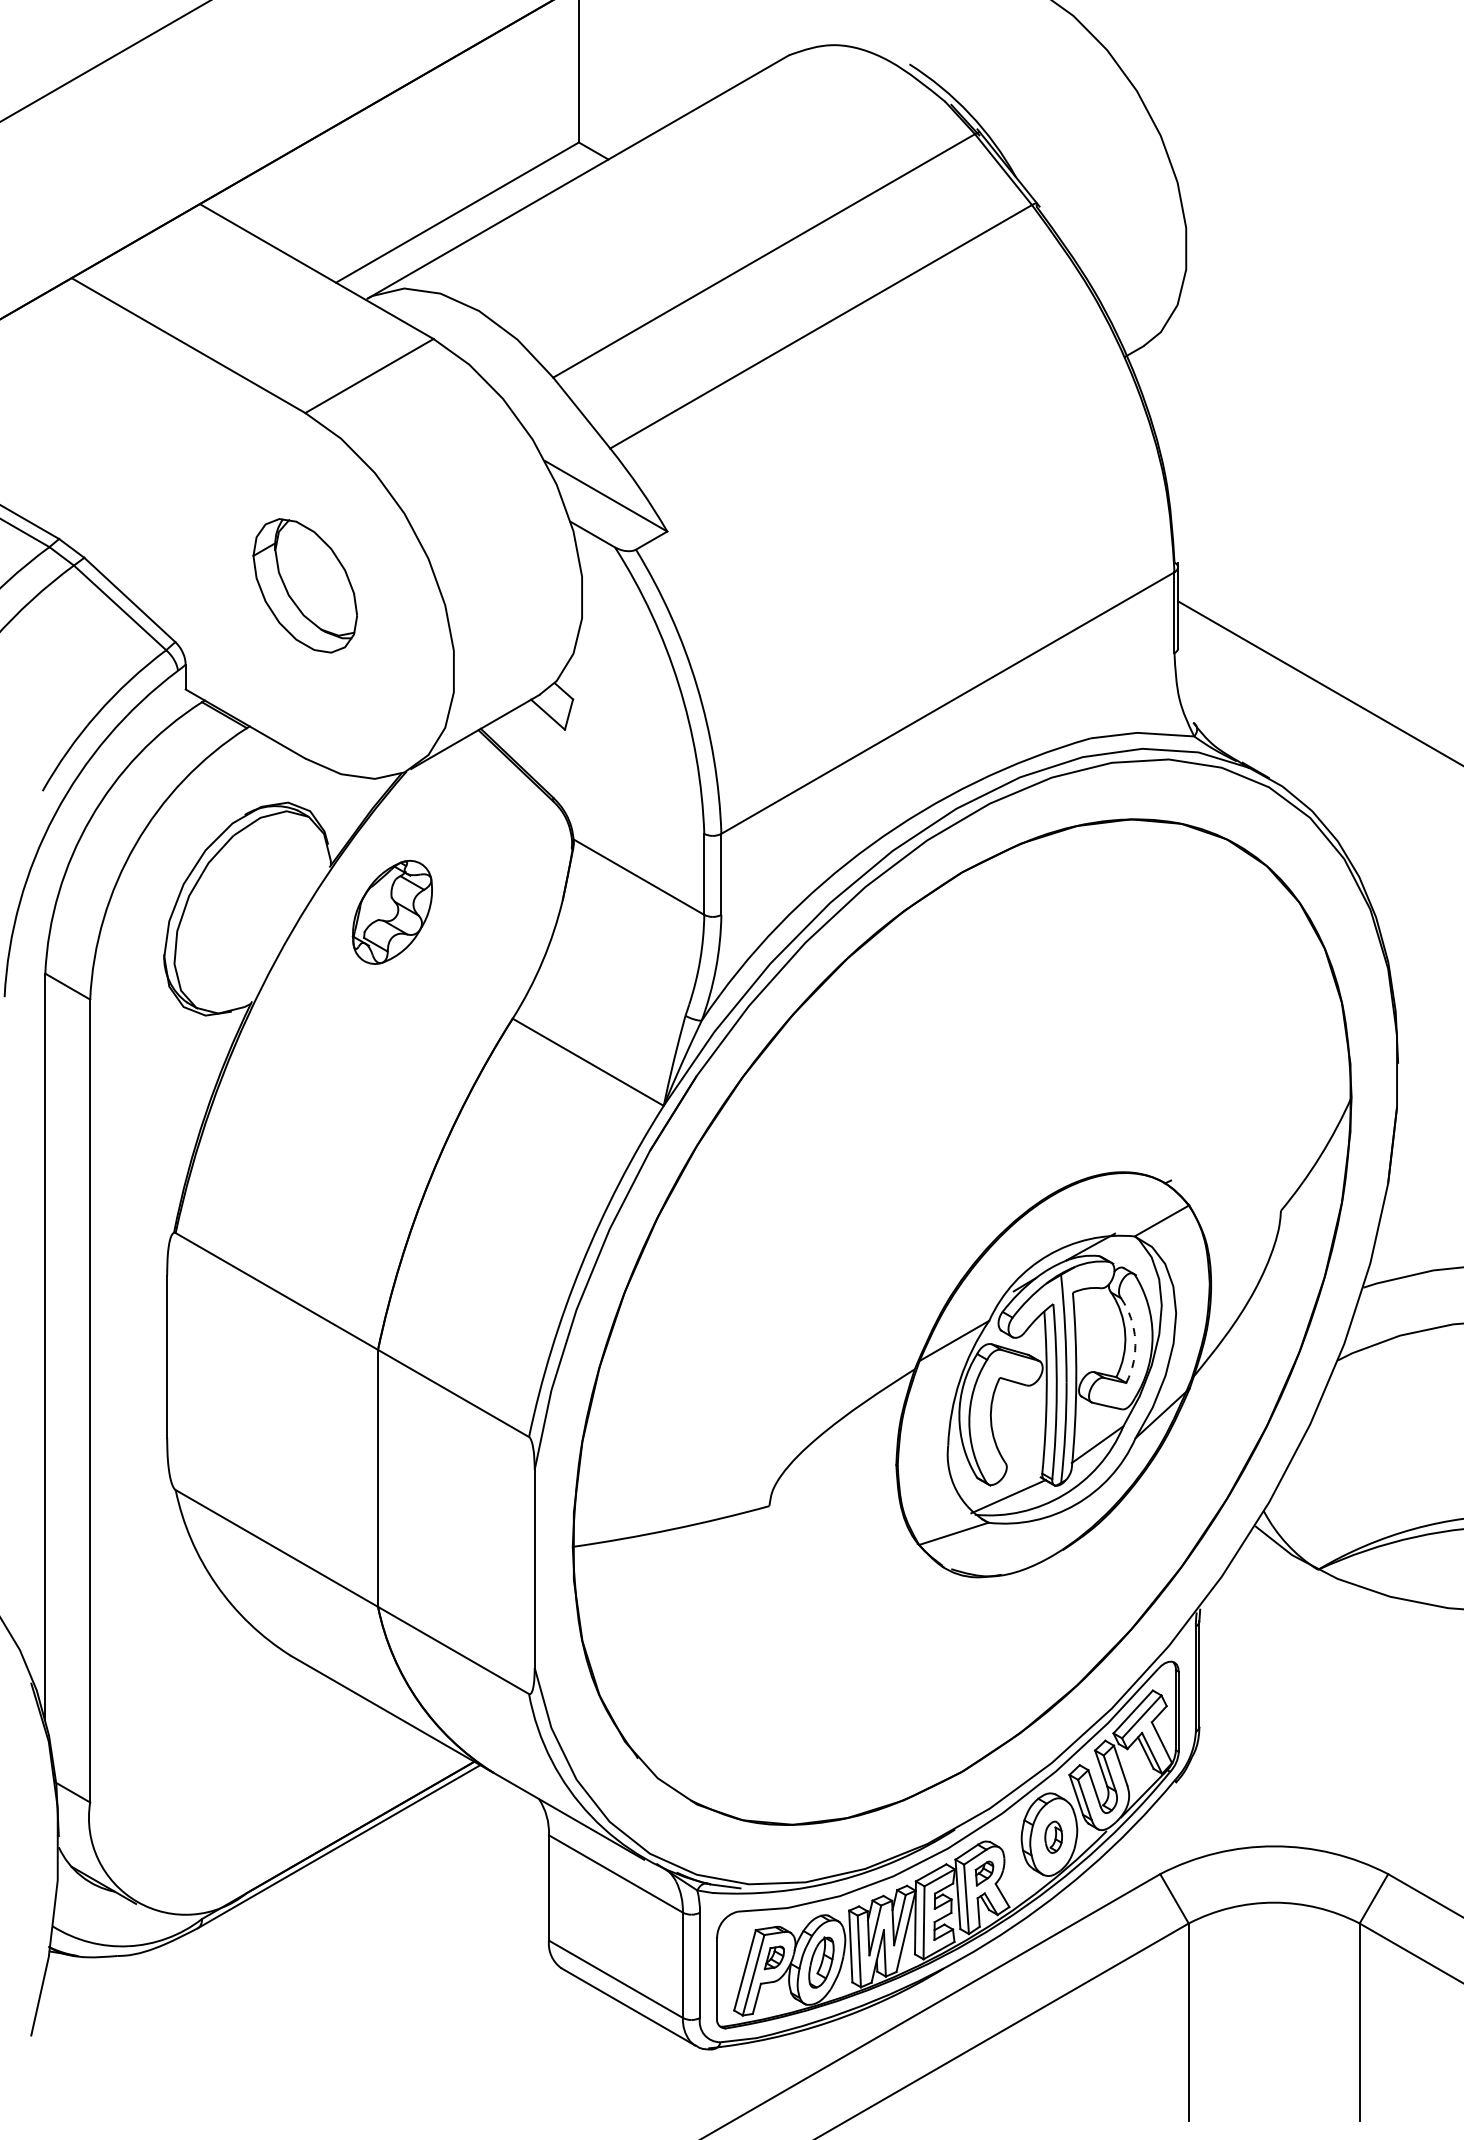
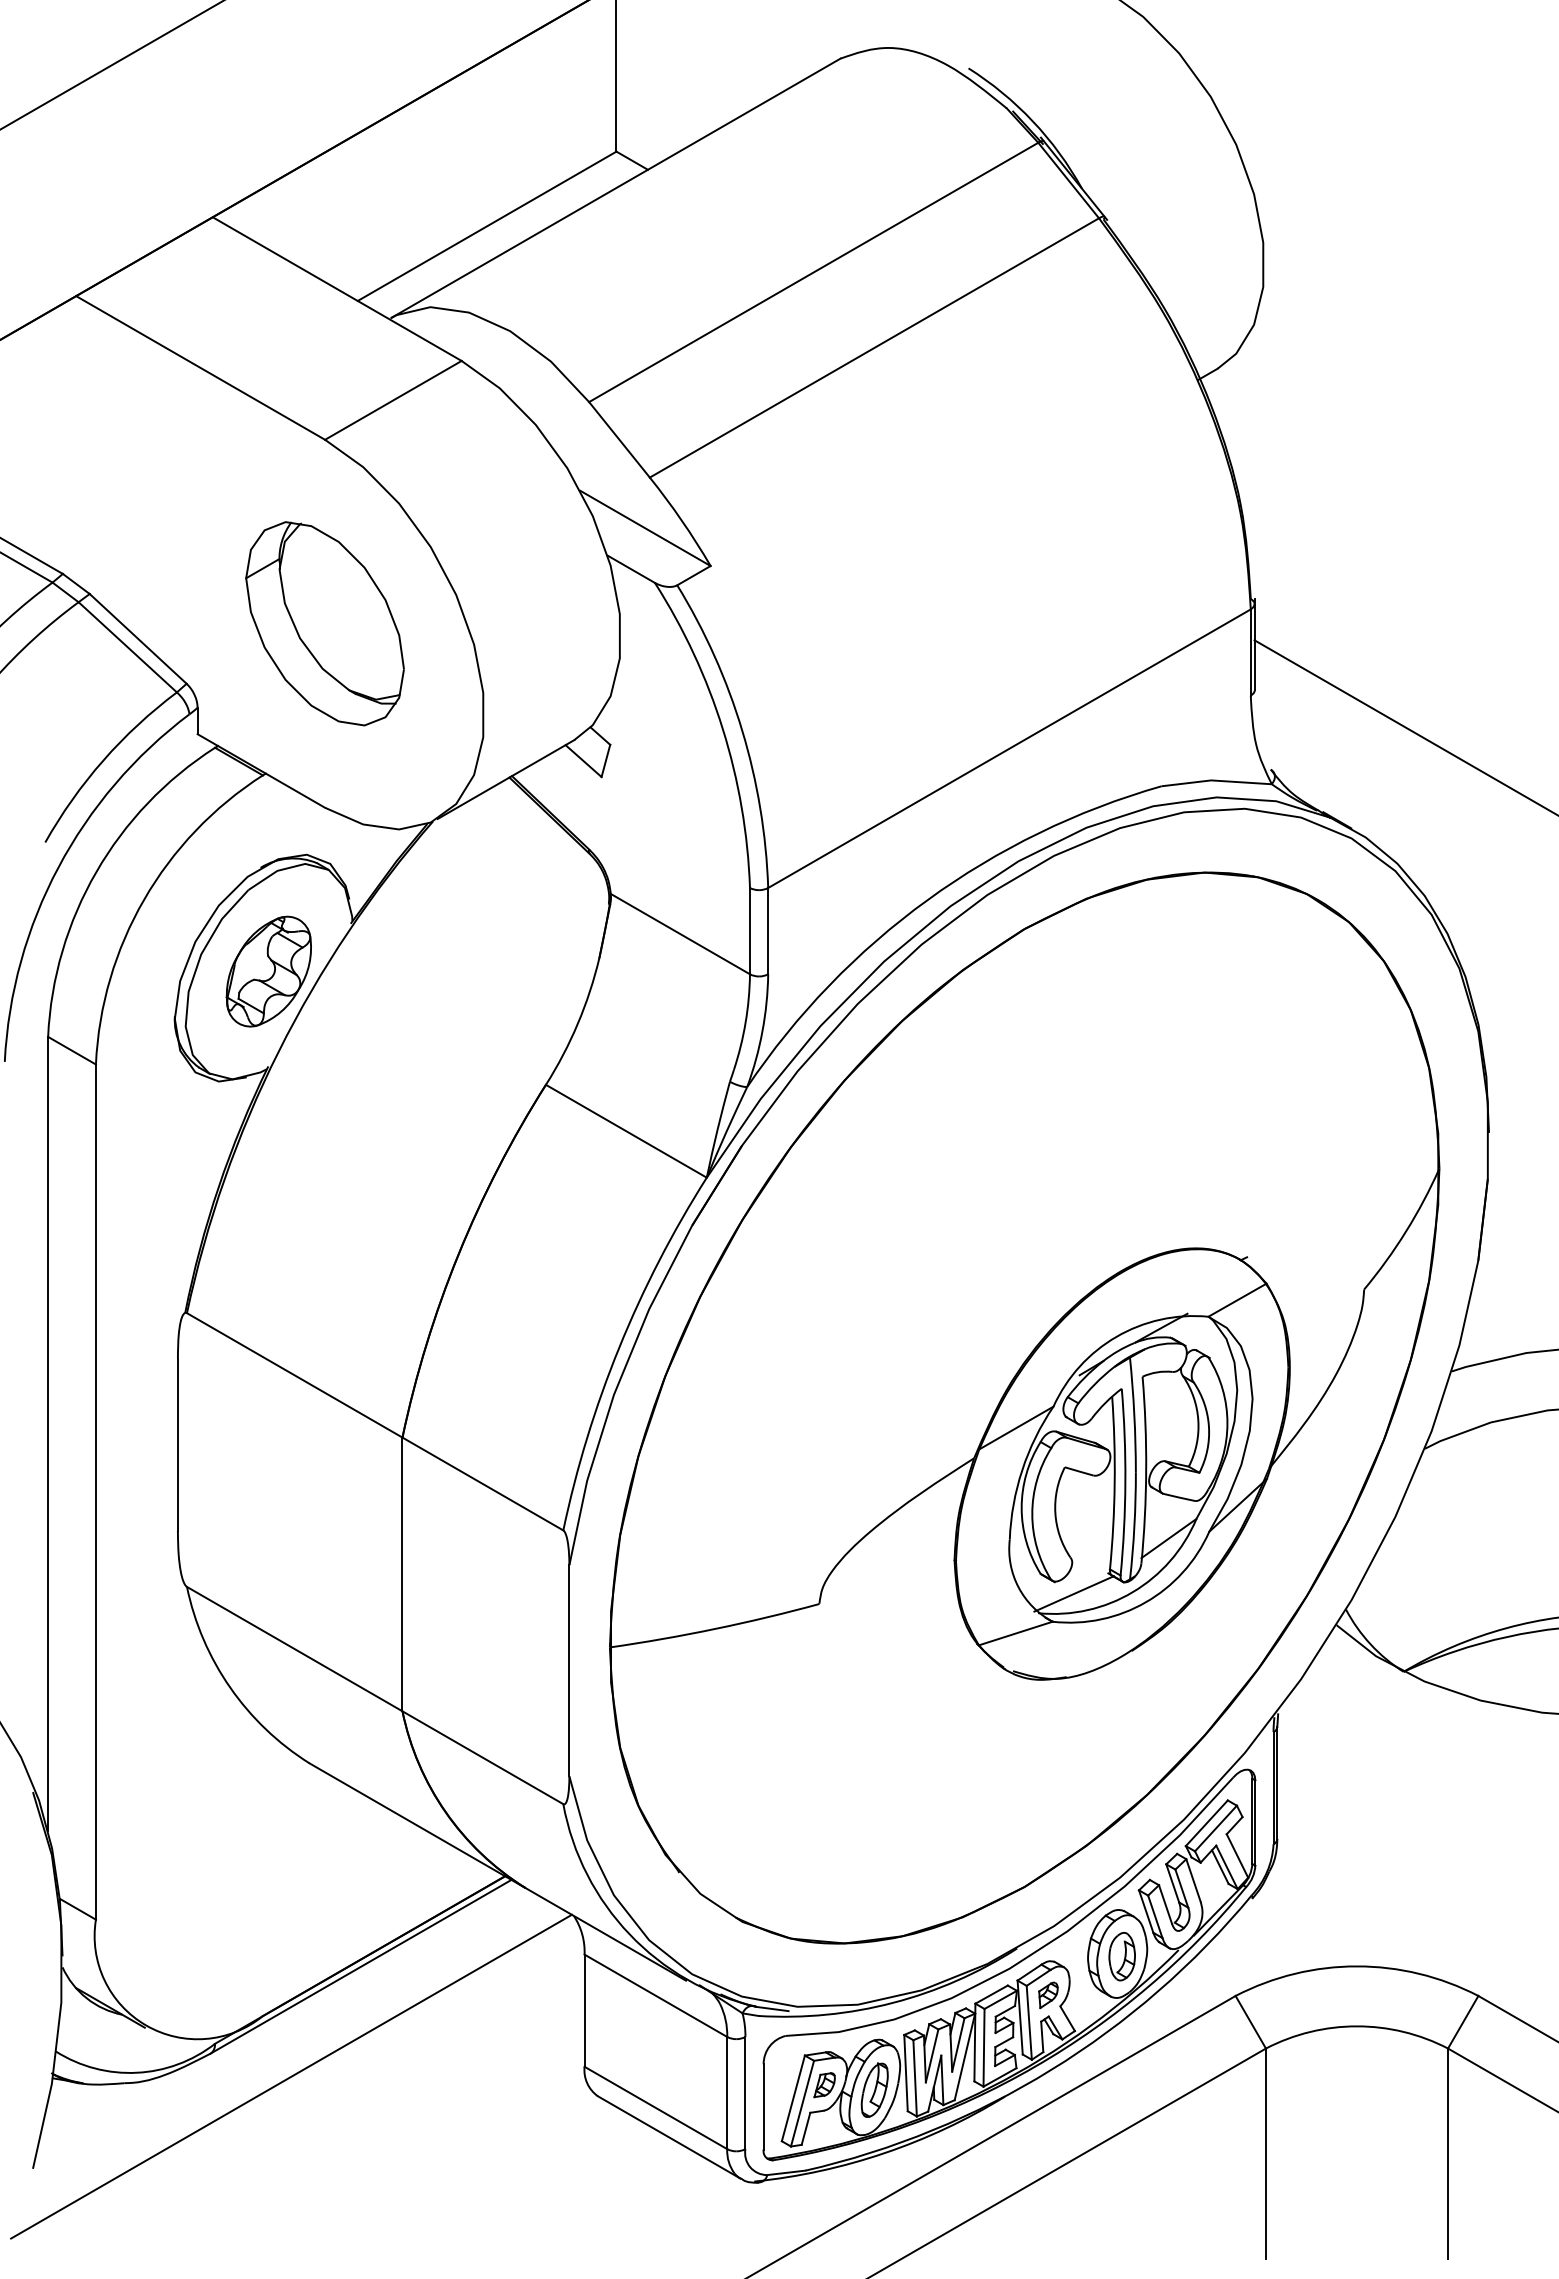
part: (304, 585) -> (324, 623), size x1.43
part: (392, 912) -> (268, 971), moved
arc: (1134, 1339) -> (1208, 1426), dashed -> solid
part: (1053, 1837) -> (1121, 1956), size x1.43
line: (273, 1949) -> (291, 2076), added

